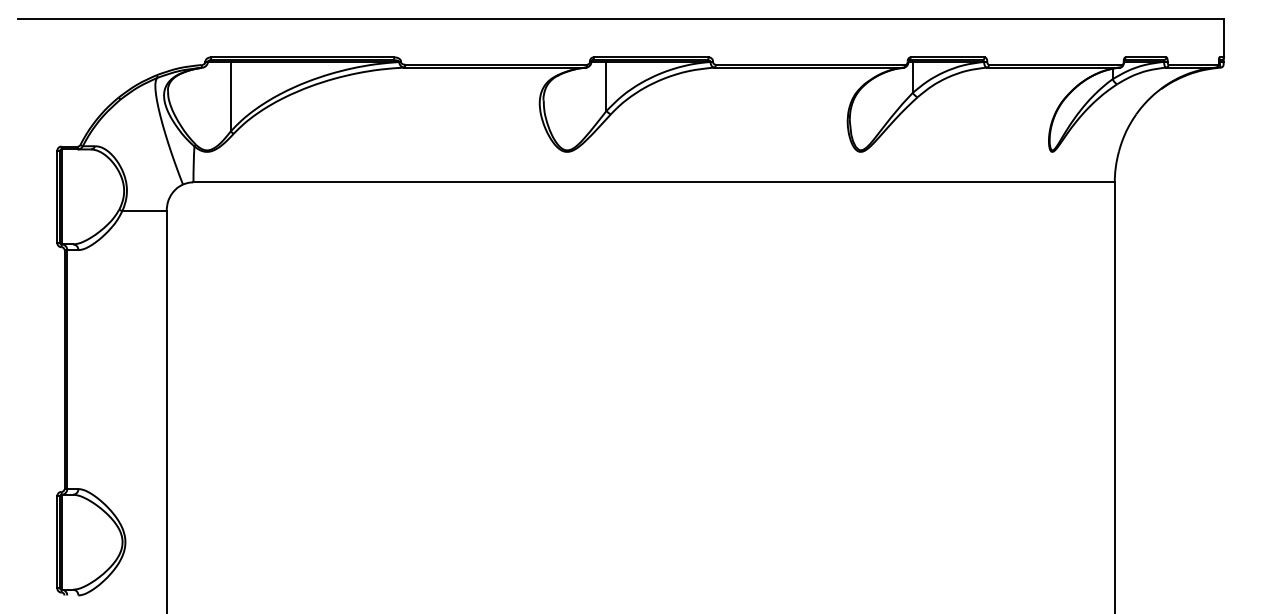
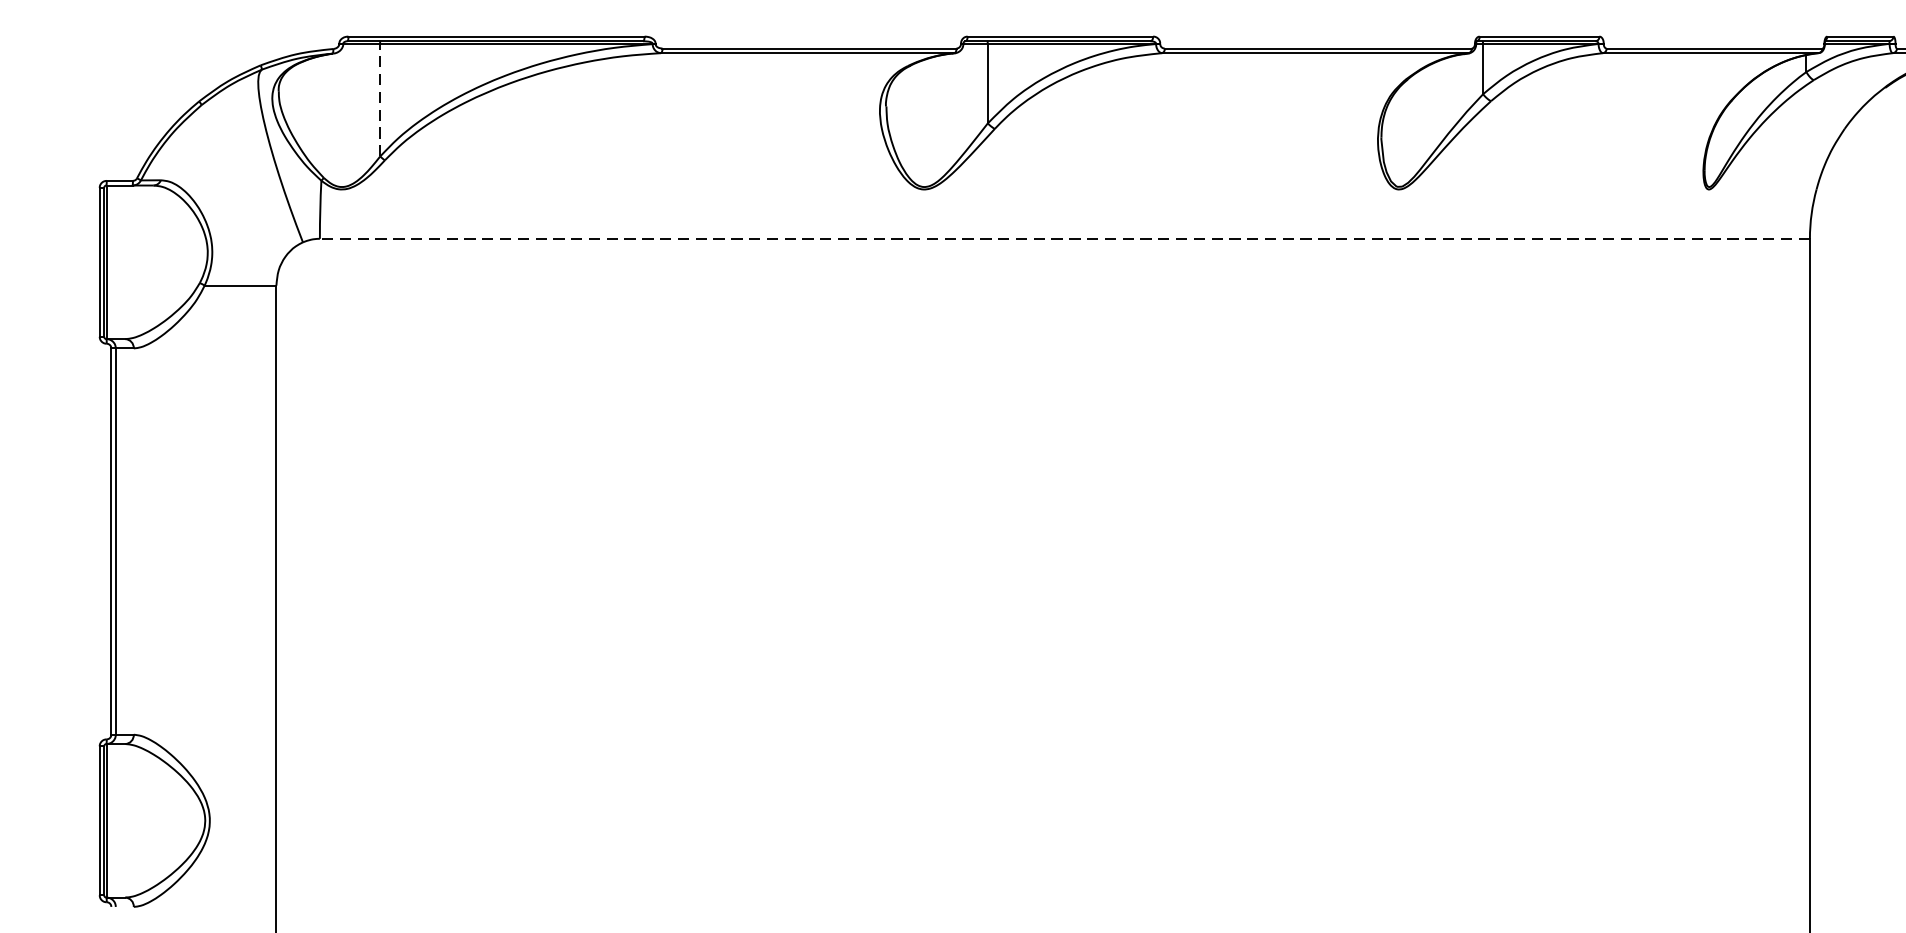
line: (230, 96) -> (379, 99), solid -> dashed
line: (654, 182) -> (1065, 238), solid -> dashed

